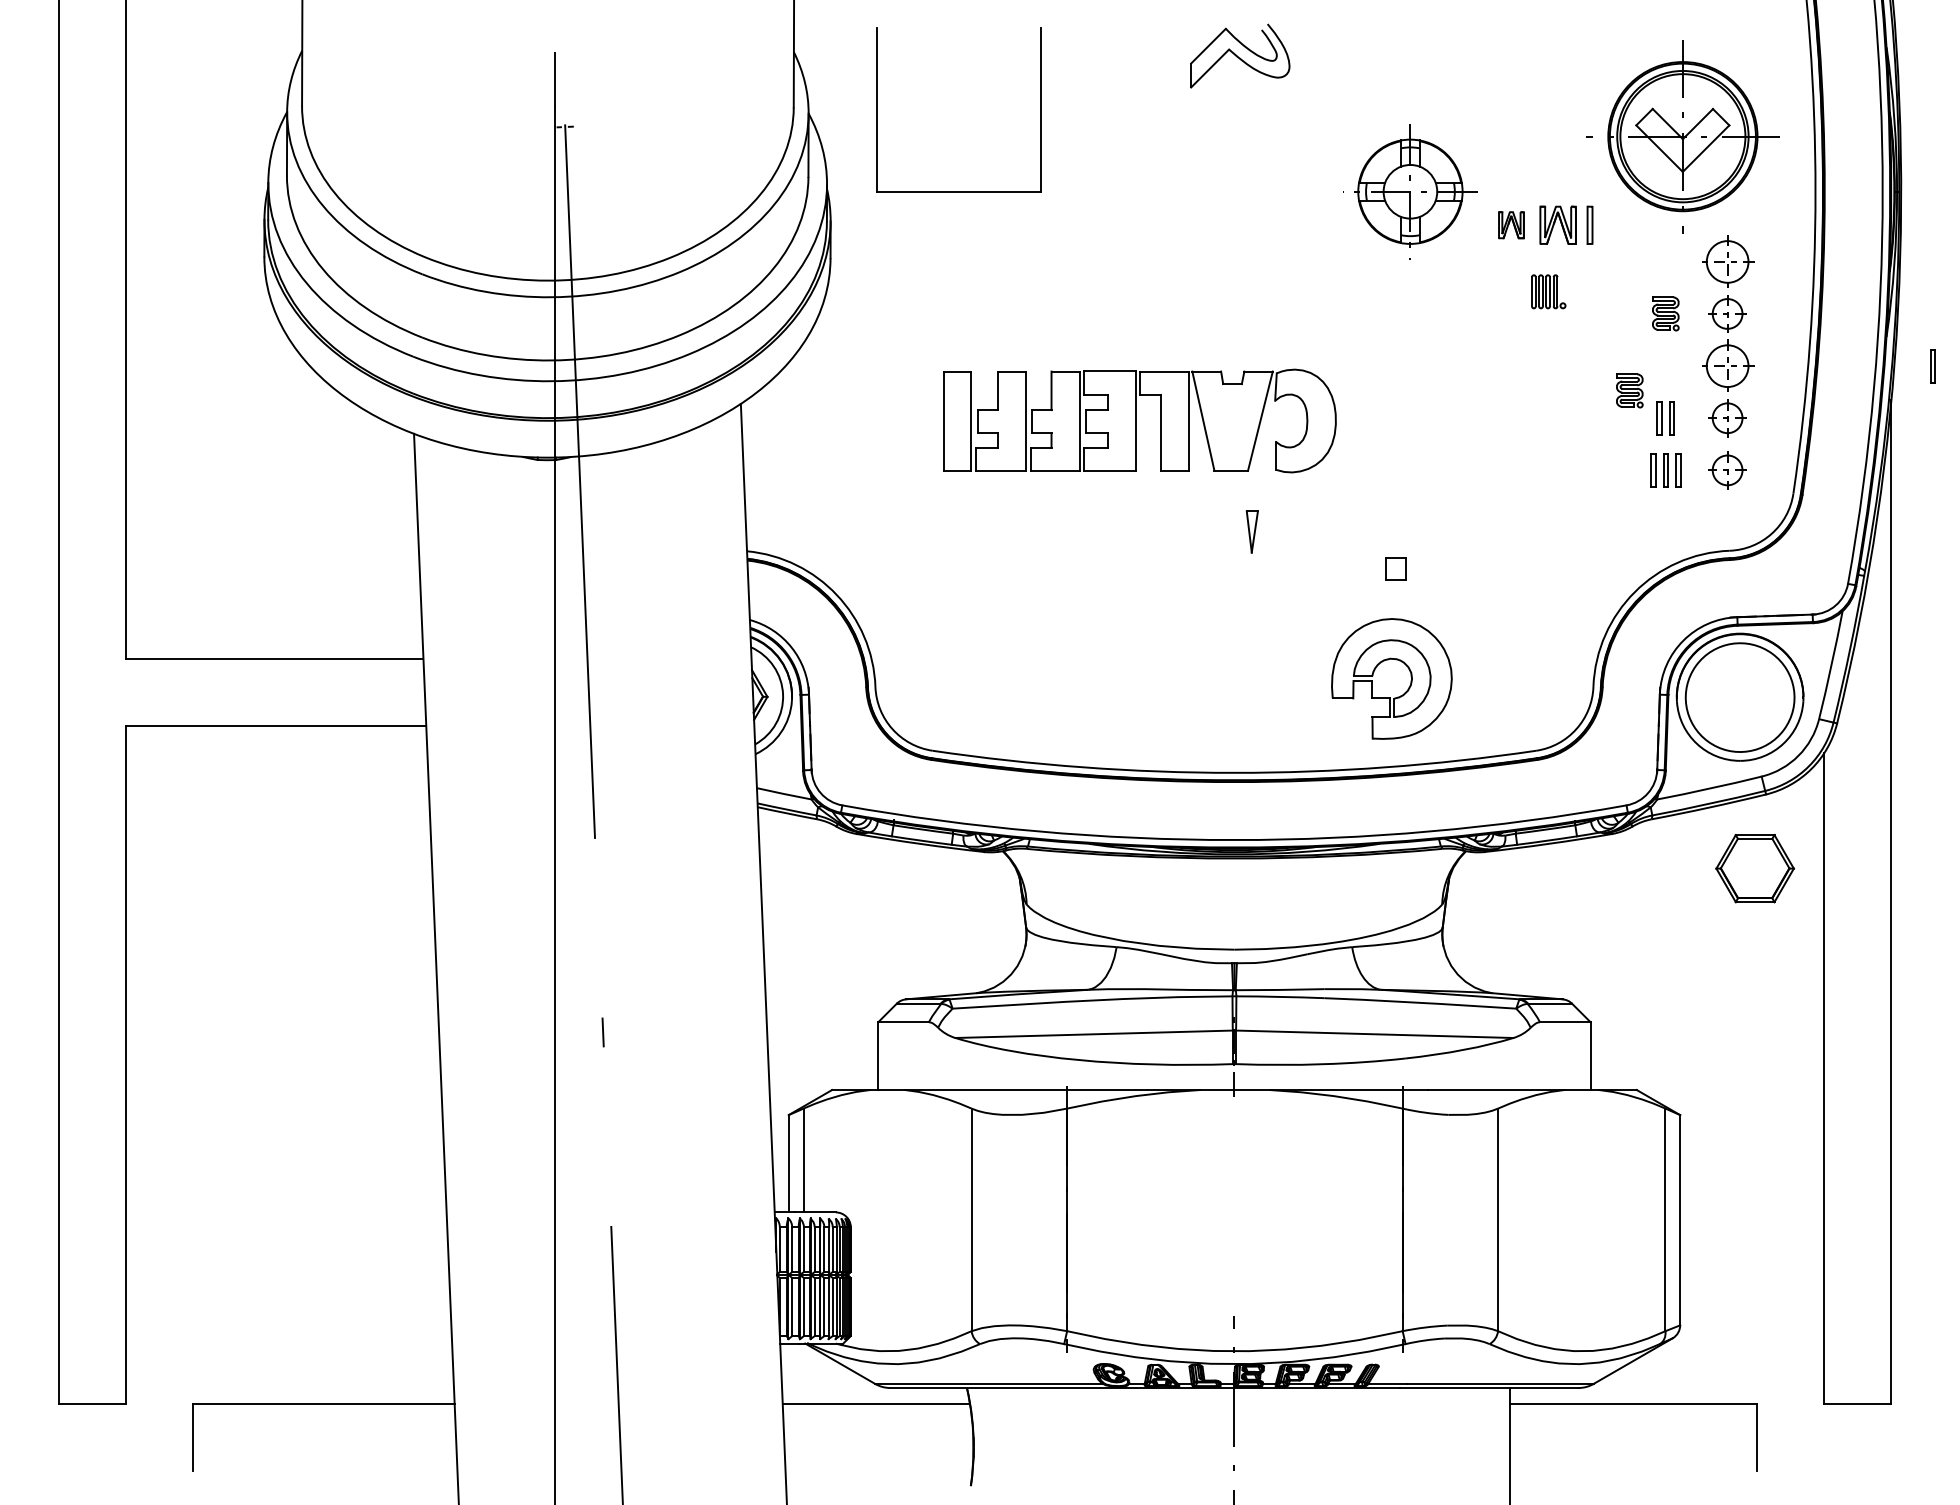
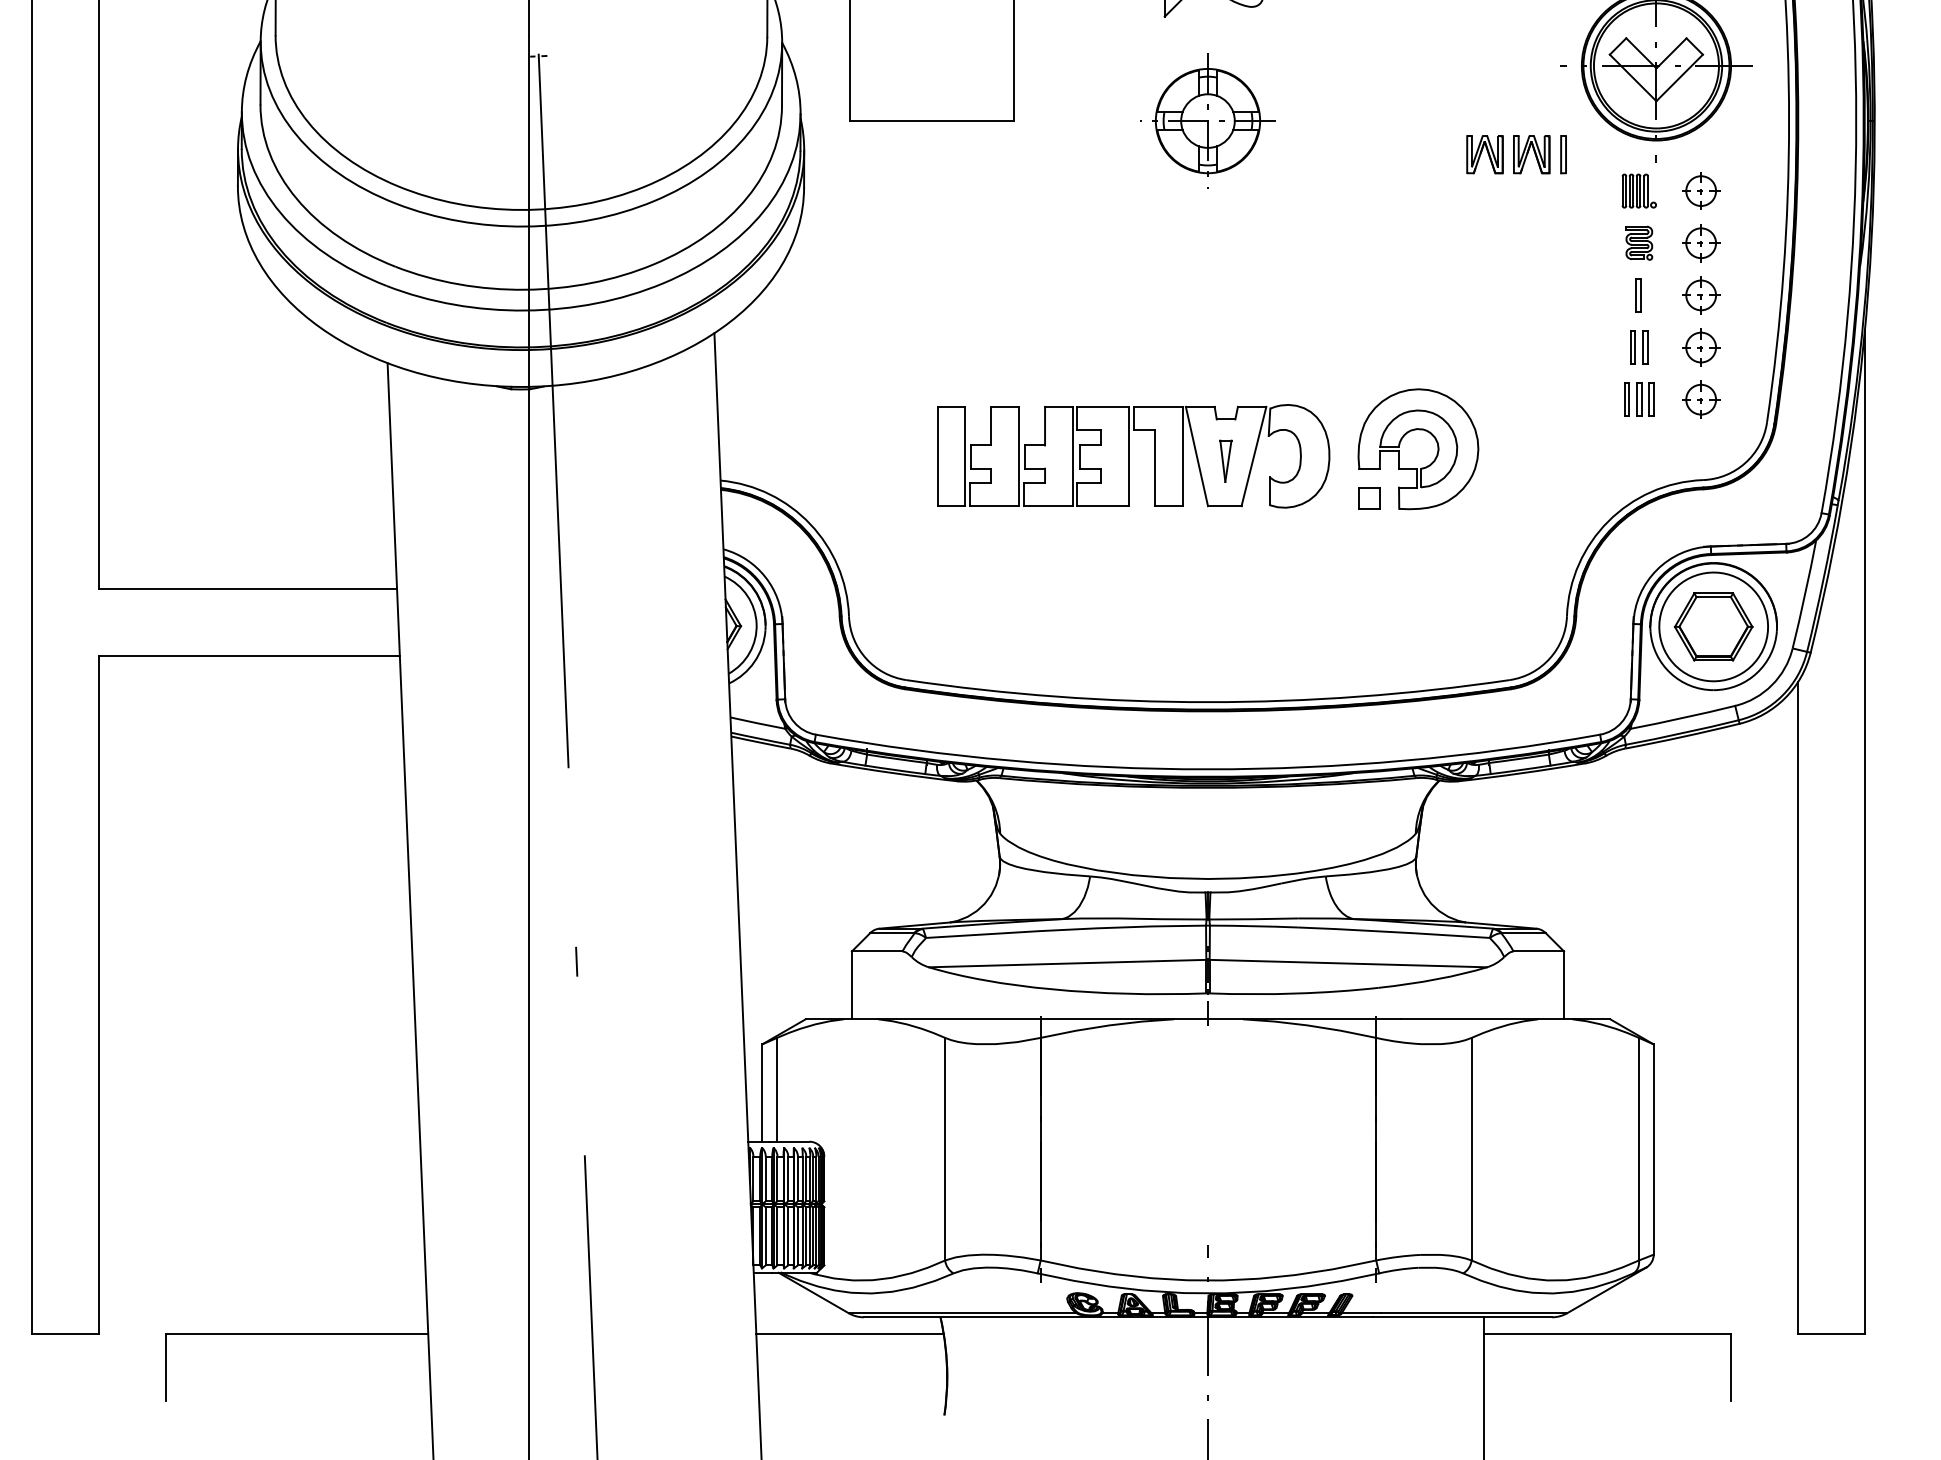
part: (1410, 191) -> (1208, 120), moved
part: (1511, 224) -> (1485, 153), size x1.43
part: (1727, 261) -> (1701, 190), size x0.71
part: (1548, 291) -> (1639, 190), moved
part: (1727, 365) -> (1701, 294), size x0.71
part: (1932, 366) -> (1638, 295), moved
part: (1629, 390) -> (1603, 319), removed
part: (1139, 420) -> (1133, 455), moved
part: (1391, 678) -> (1418, 448), moved
part: (1754, 868) -> (1713, 626), moved

